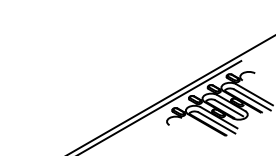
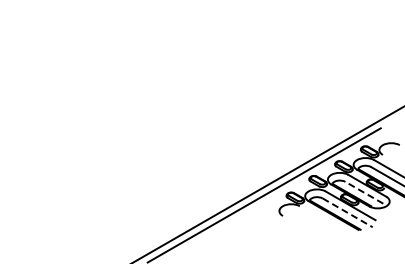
line: (229, 108) -> (364, 192), solid -> dashed
line: (216, 122) -> (347, 212), solid -> dashed

